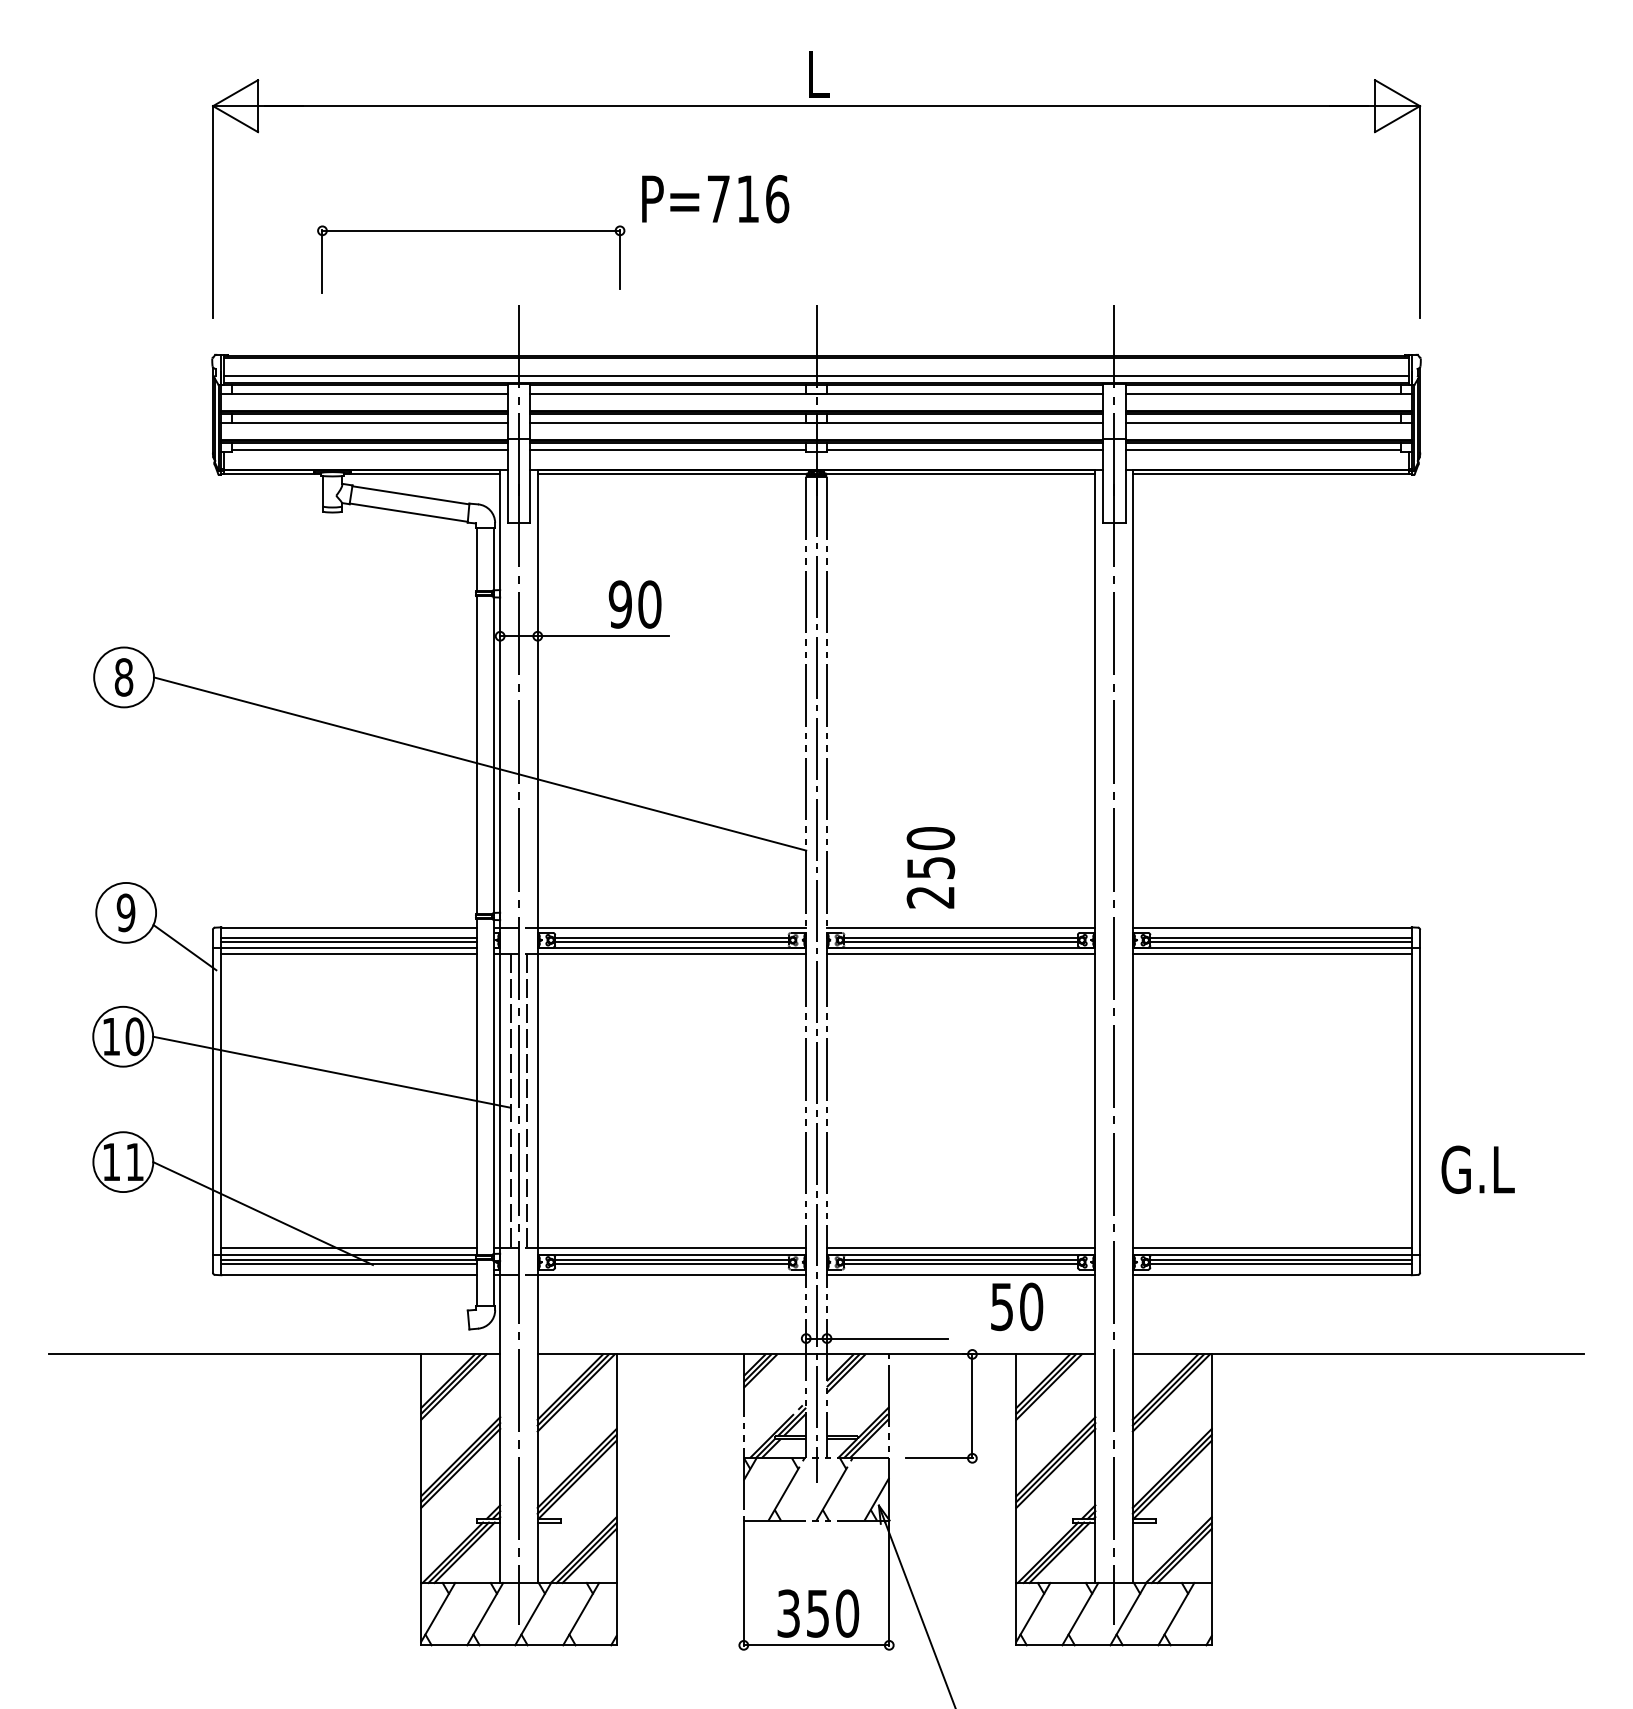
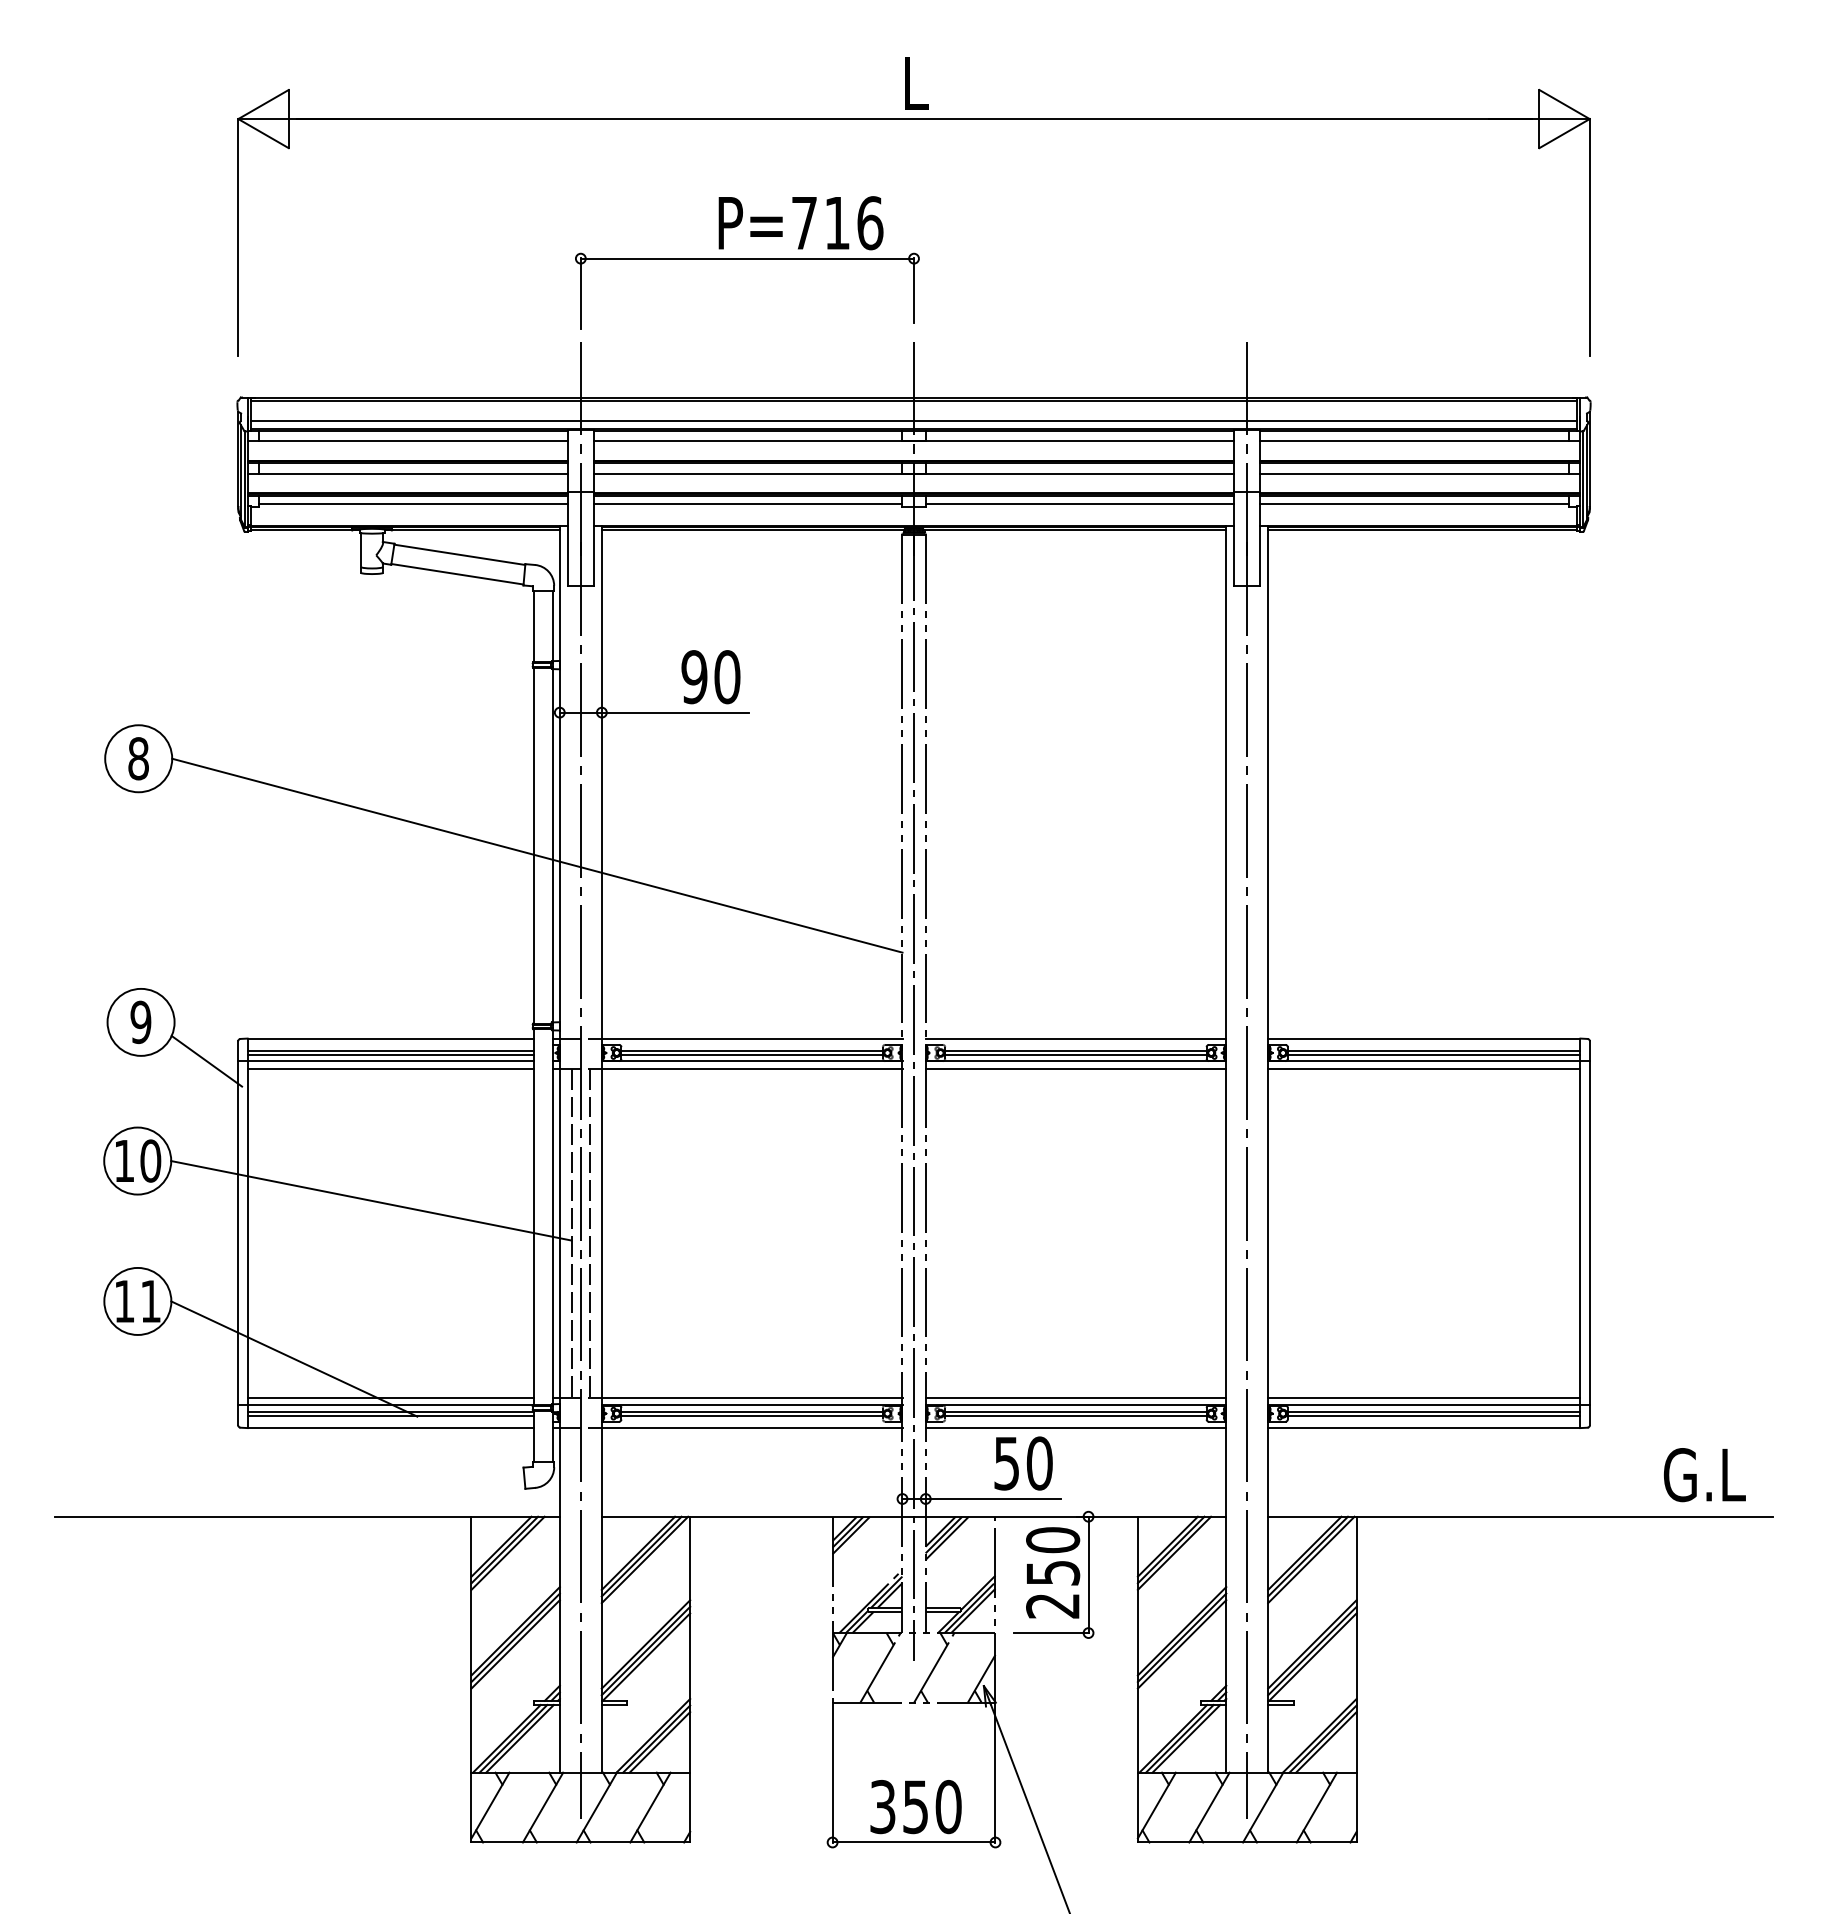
part: (471, 231) -> (747, 259), moved
text: (931, 867) -> (1053, 1572), moved
text: (1477, 1170) -> (1704, 1475), moved
text: (1017, 1306) -> (1023, 1463), moved

